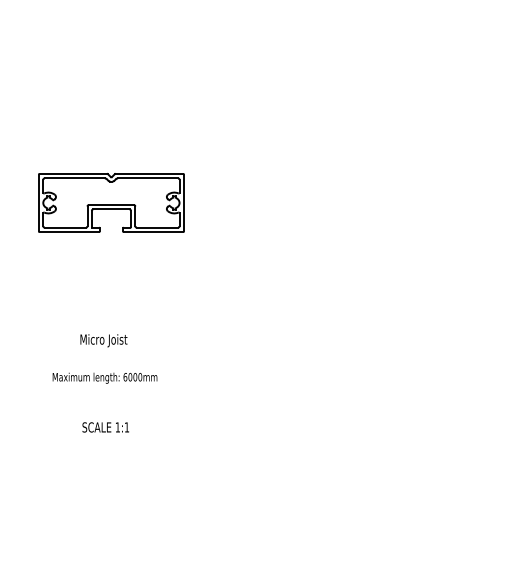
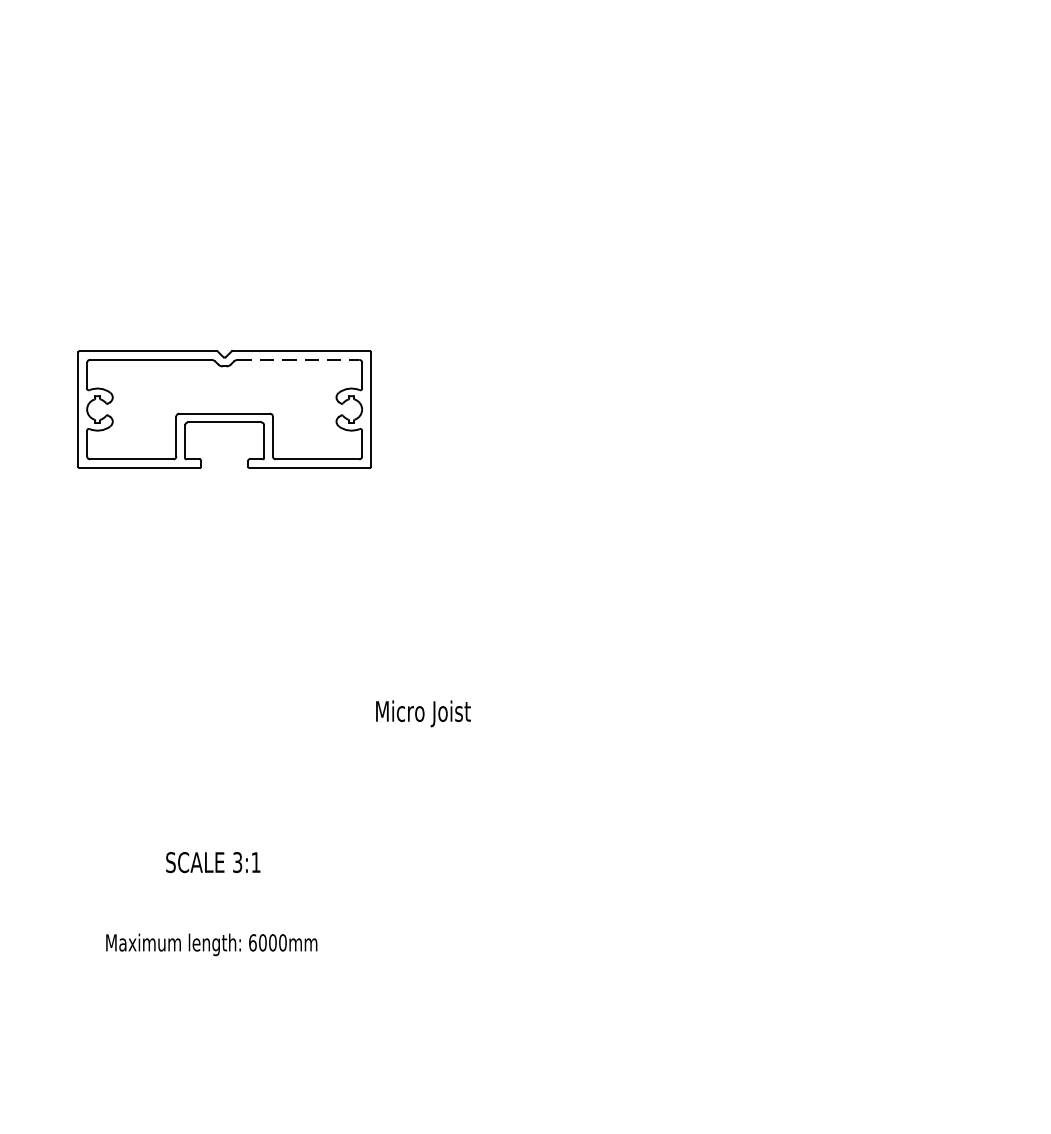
line: (148, 178) -> (299, 360), solid -> dashed
text: (103, 340) -> (422, 713), moved
text: (104, 377) -> (210, 943), moved
text: (117, 427) -> (236, 862), 1:1 -> 3:1

